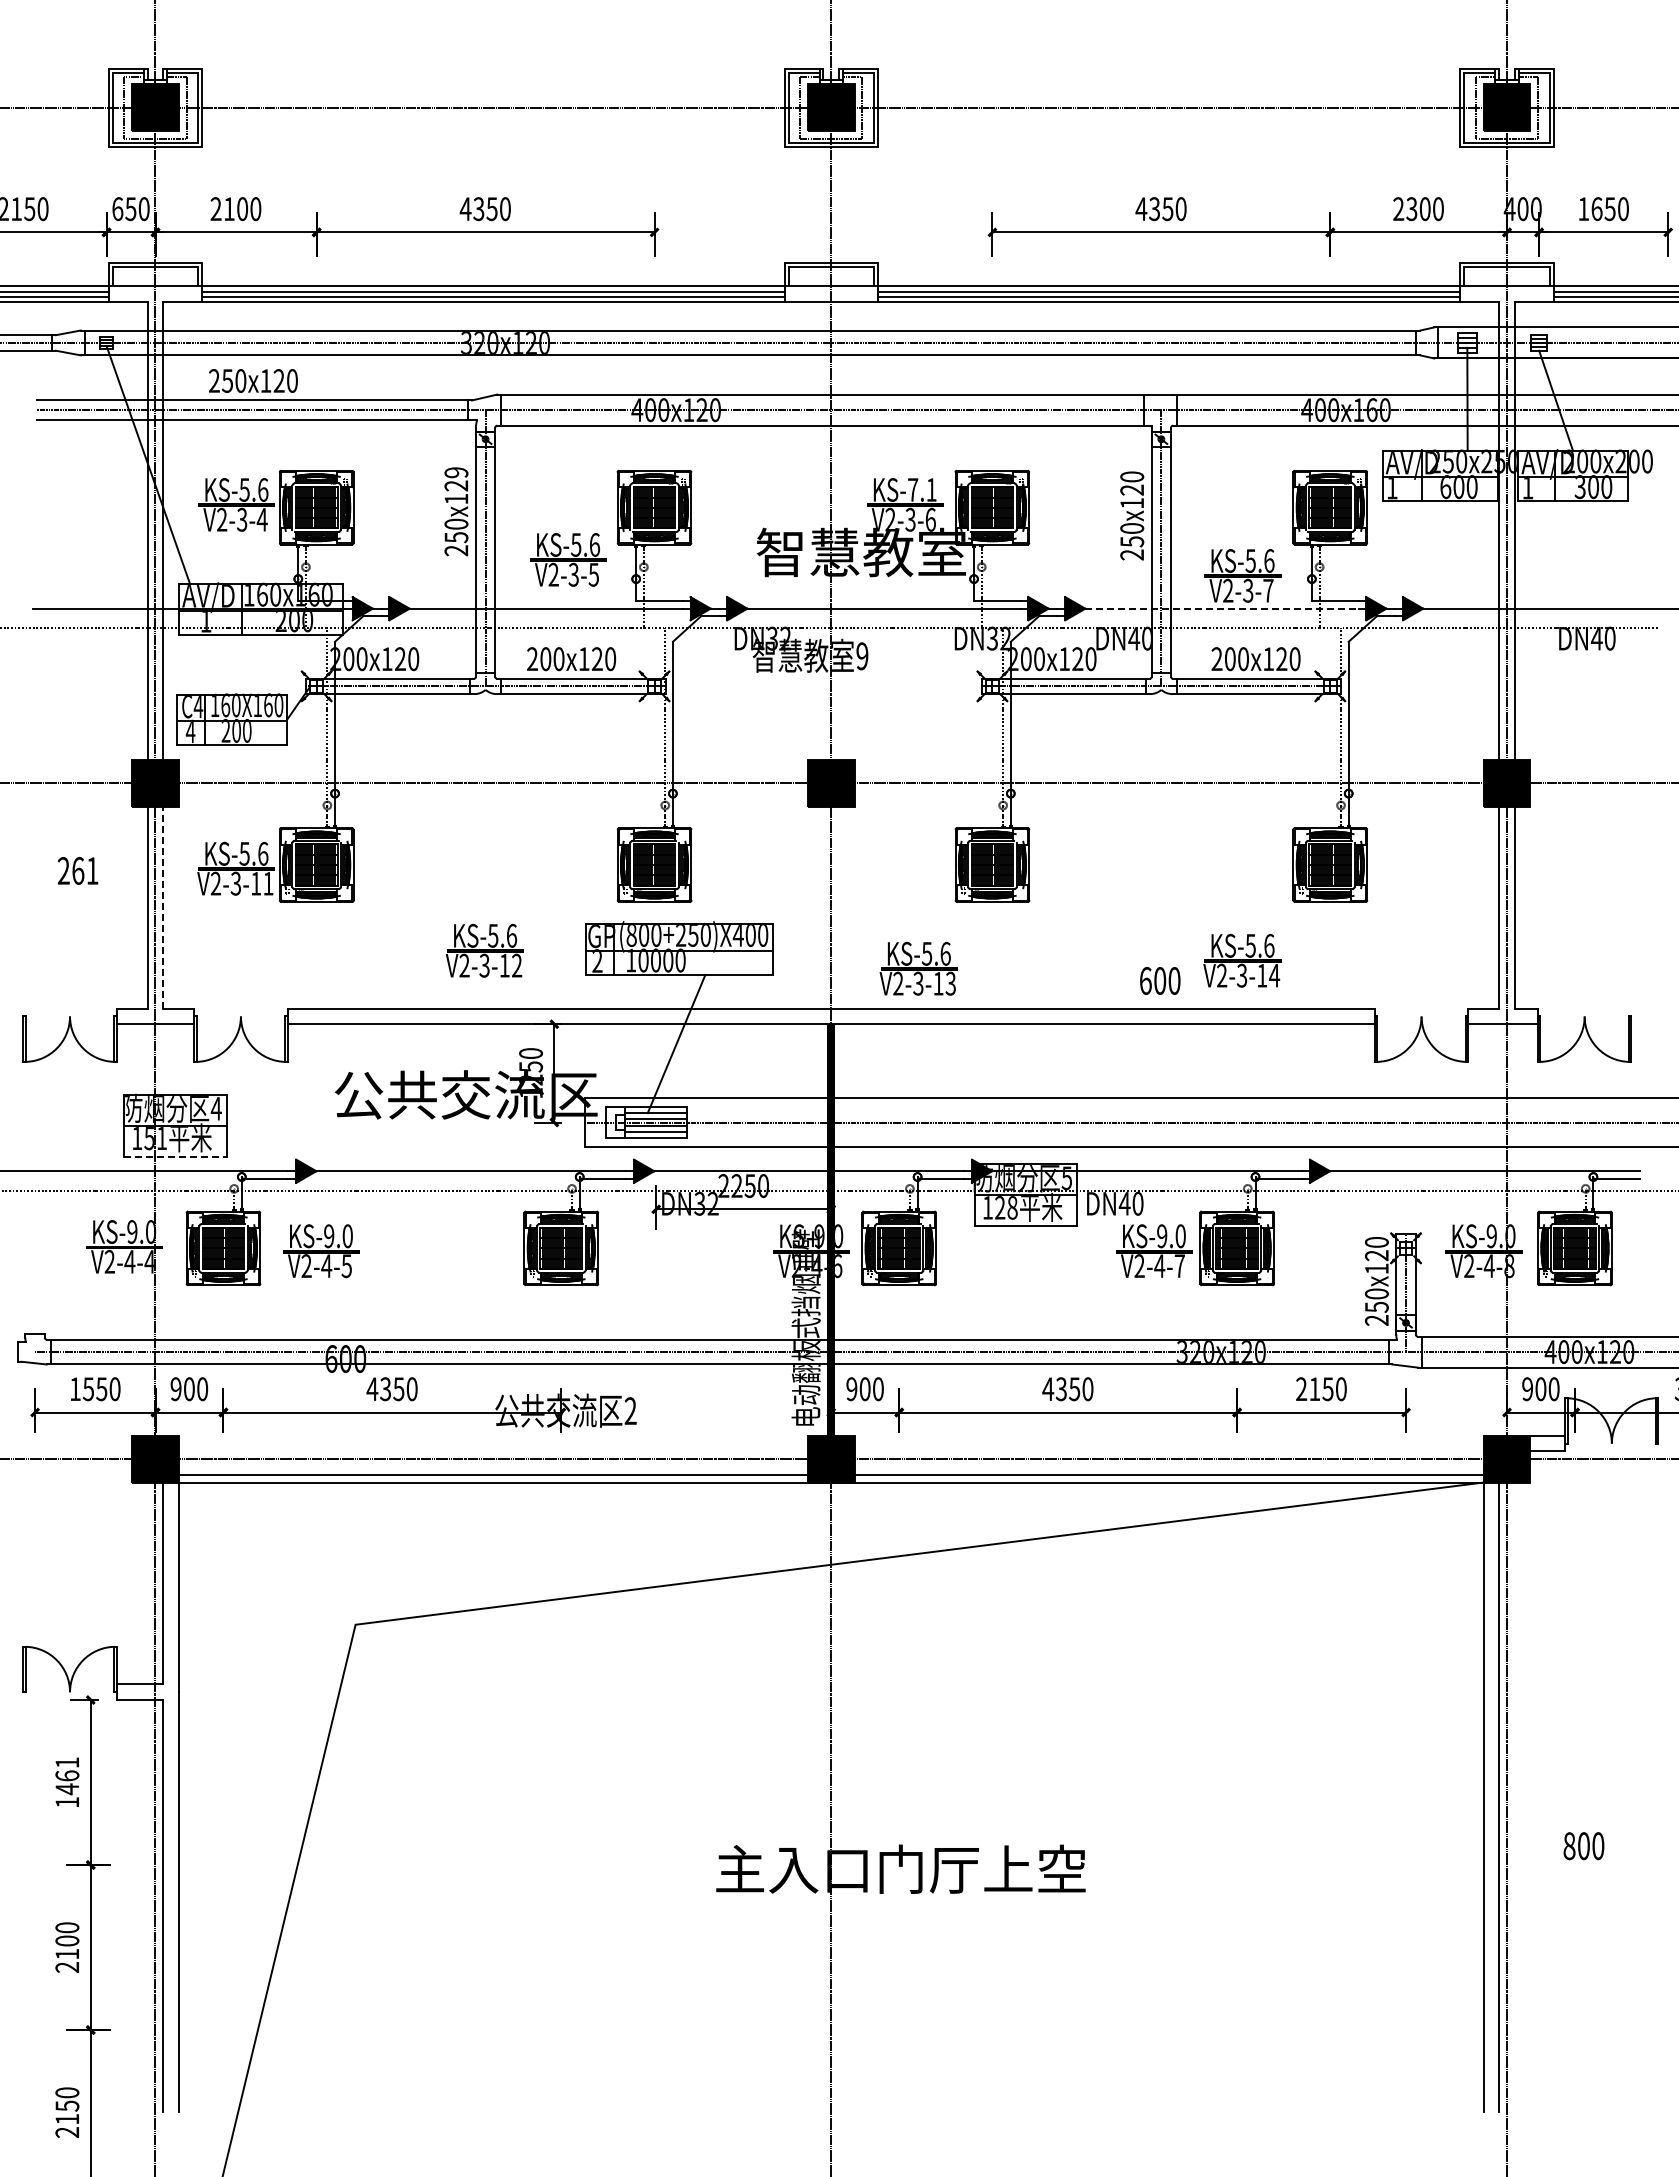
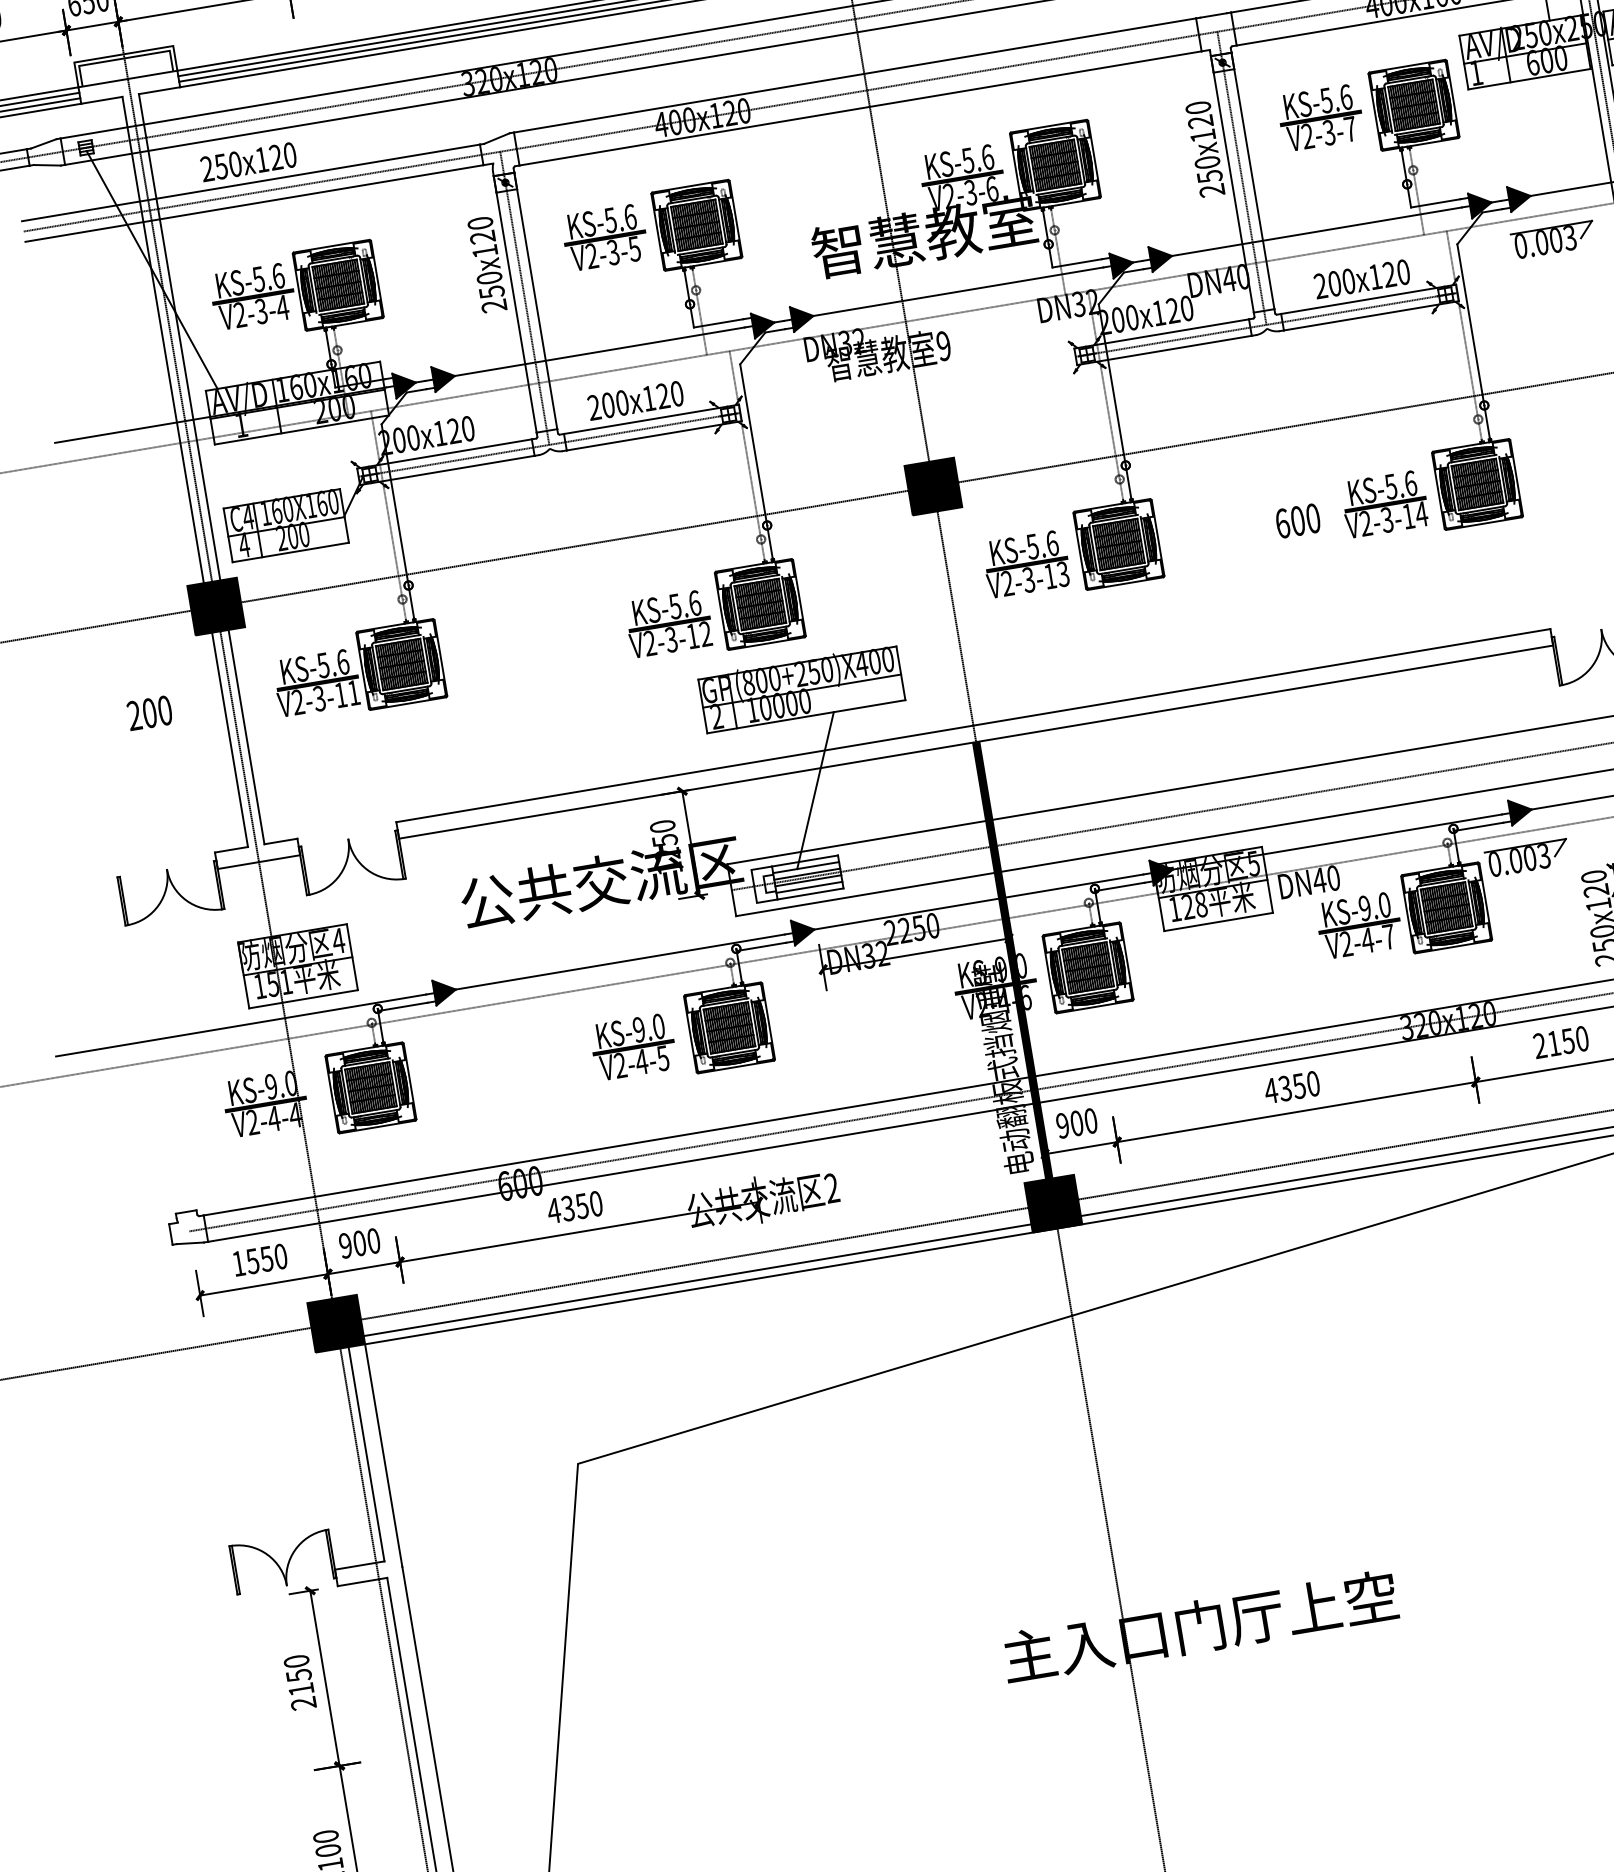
text: (456, 472) -> (480, 223), 250x129 -> 250x120
text: (921, 489) -> (976, 158), KS-7.1 -> KS-5.6
text: (568, 559) -> (604, 237), moved
text: (1242, 575) -> (1320, 117), moved
line: (1221, 608) -> (1316, 231), dashed -> solid
part: (1437, 652) -> (1553, 239), added
text: (85, 870) -> (157, 711), 261 -> 200
line: (163, 907) -> (246, 736), dashed -> solid
text: (484, 950) -> (668, 623), moved
text: (1242, 960) -> (1384, 503), moved
text: (918, 968) -> (1026, 563), moved
text: (1160, 980) -> (1298, 520), moved
line: (175, 1156) -> (303, 998), dashed -> solid
part: (1318, 1214) -> (1527, 857), added
text: (321, 1251) -> (633, 1047), moved
text: (67, 1782) -> (300, 1682), 1461 -> 2150

